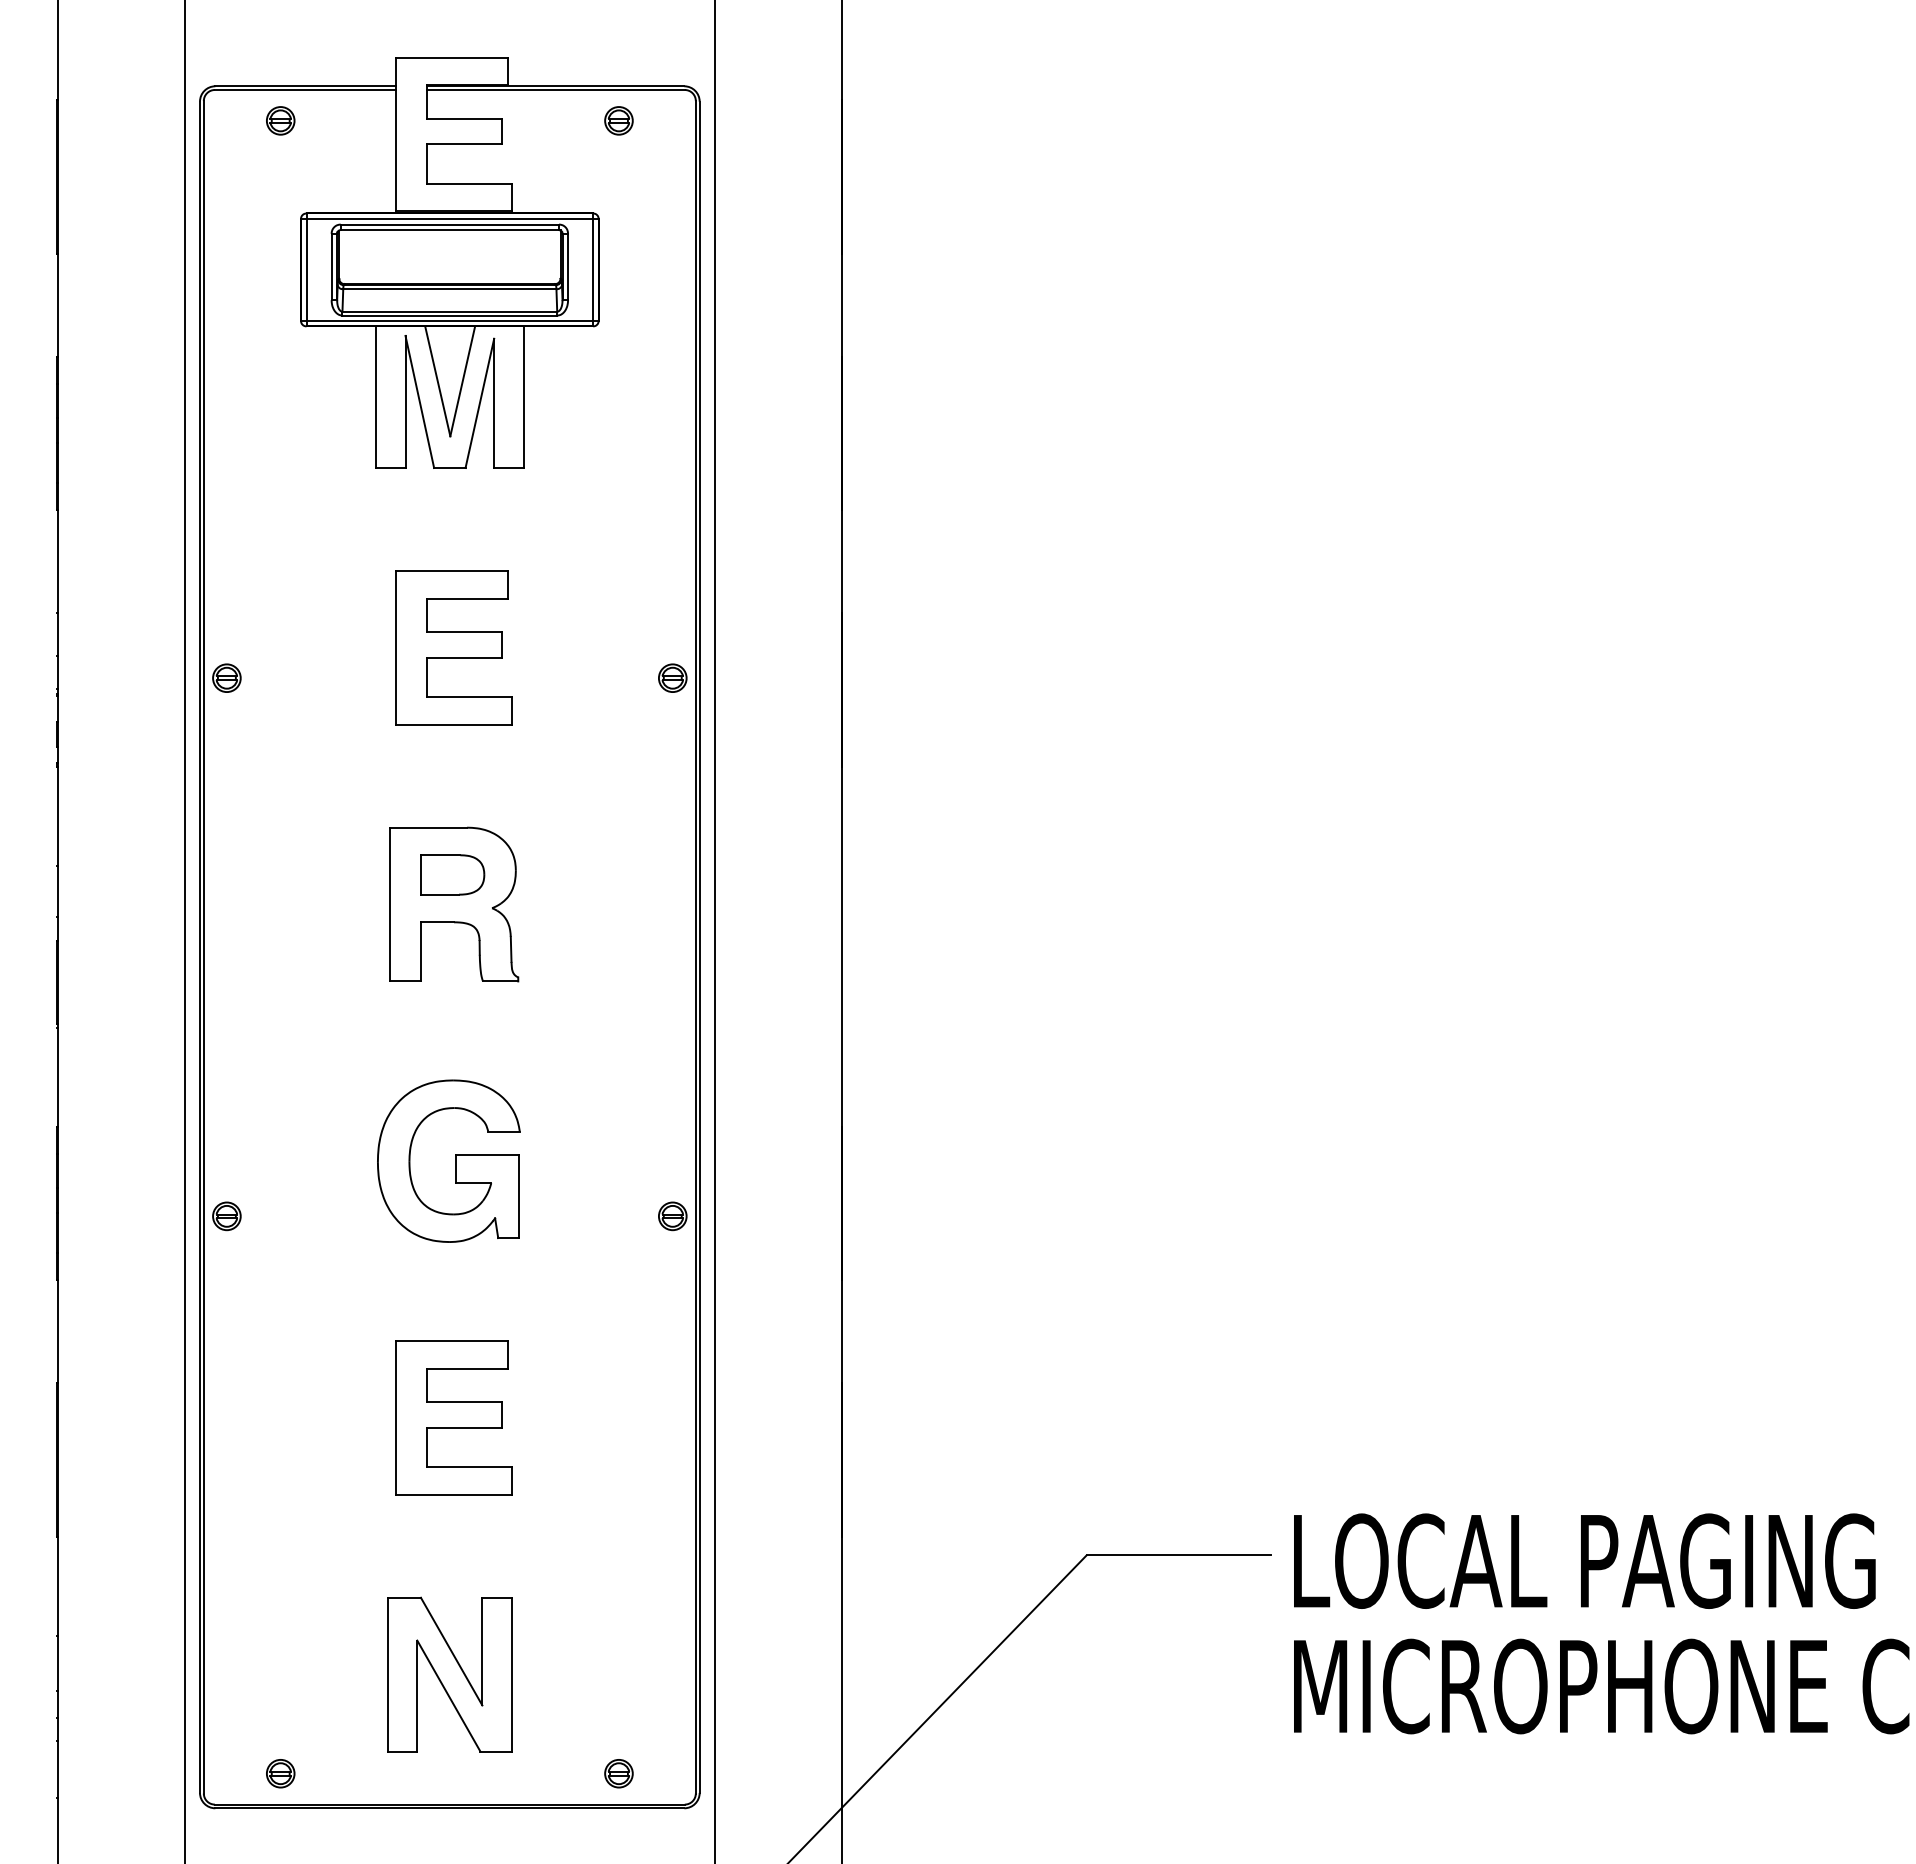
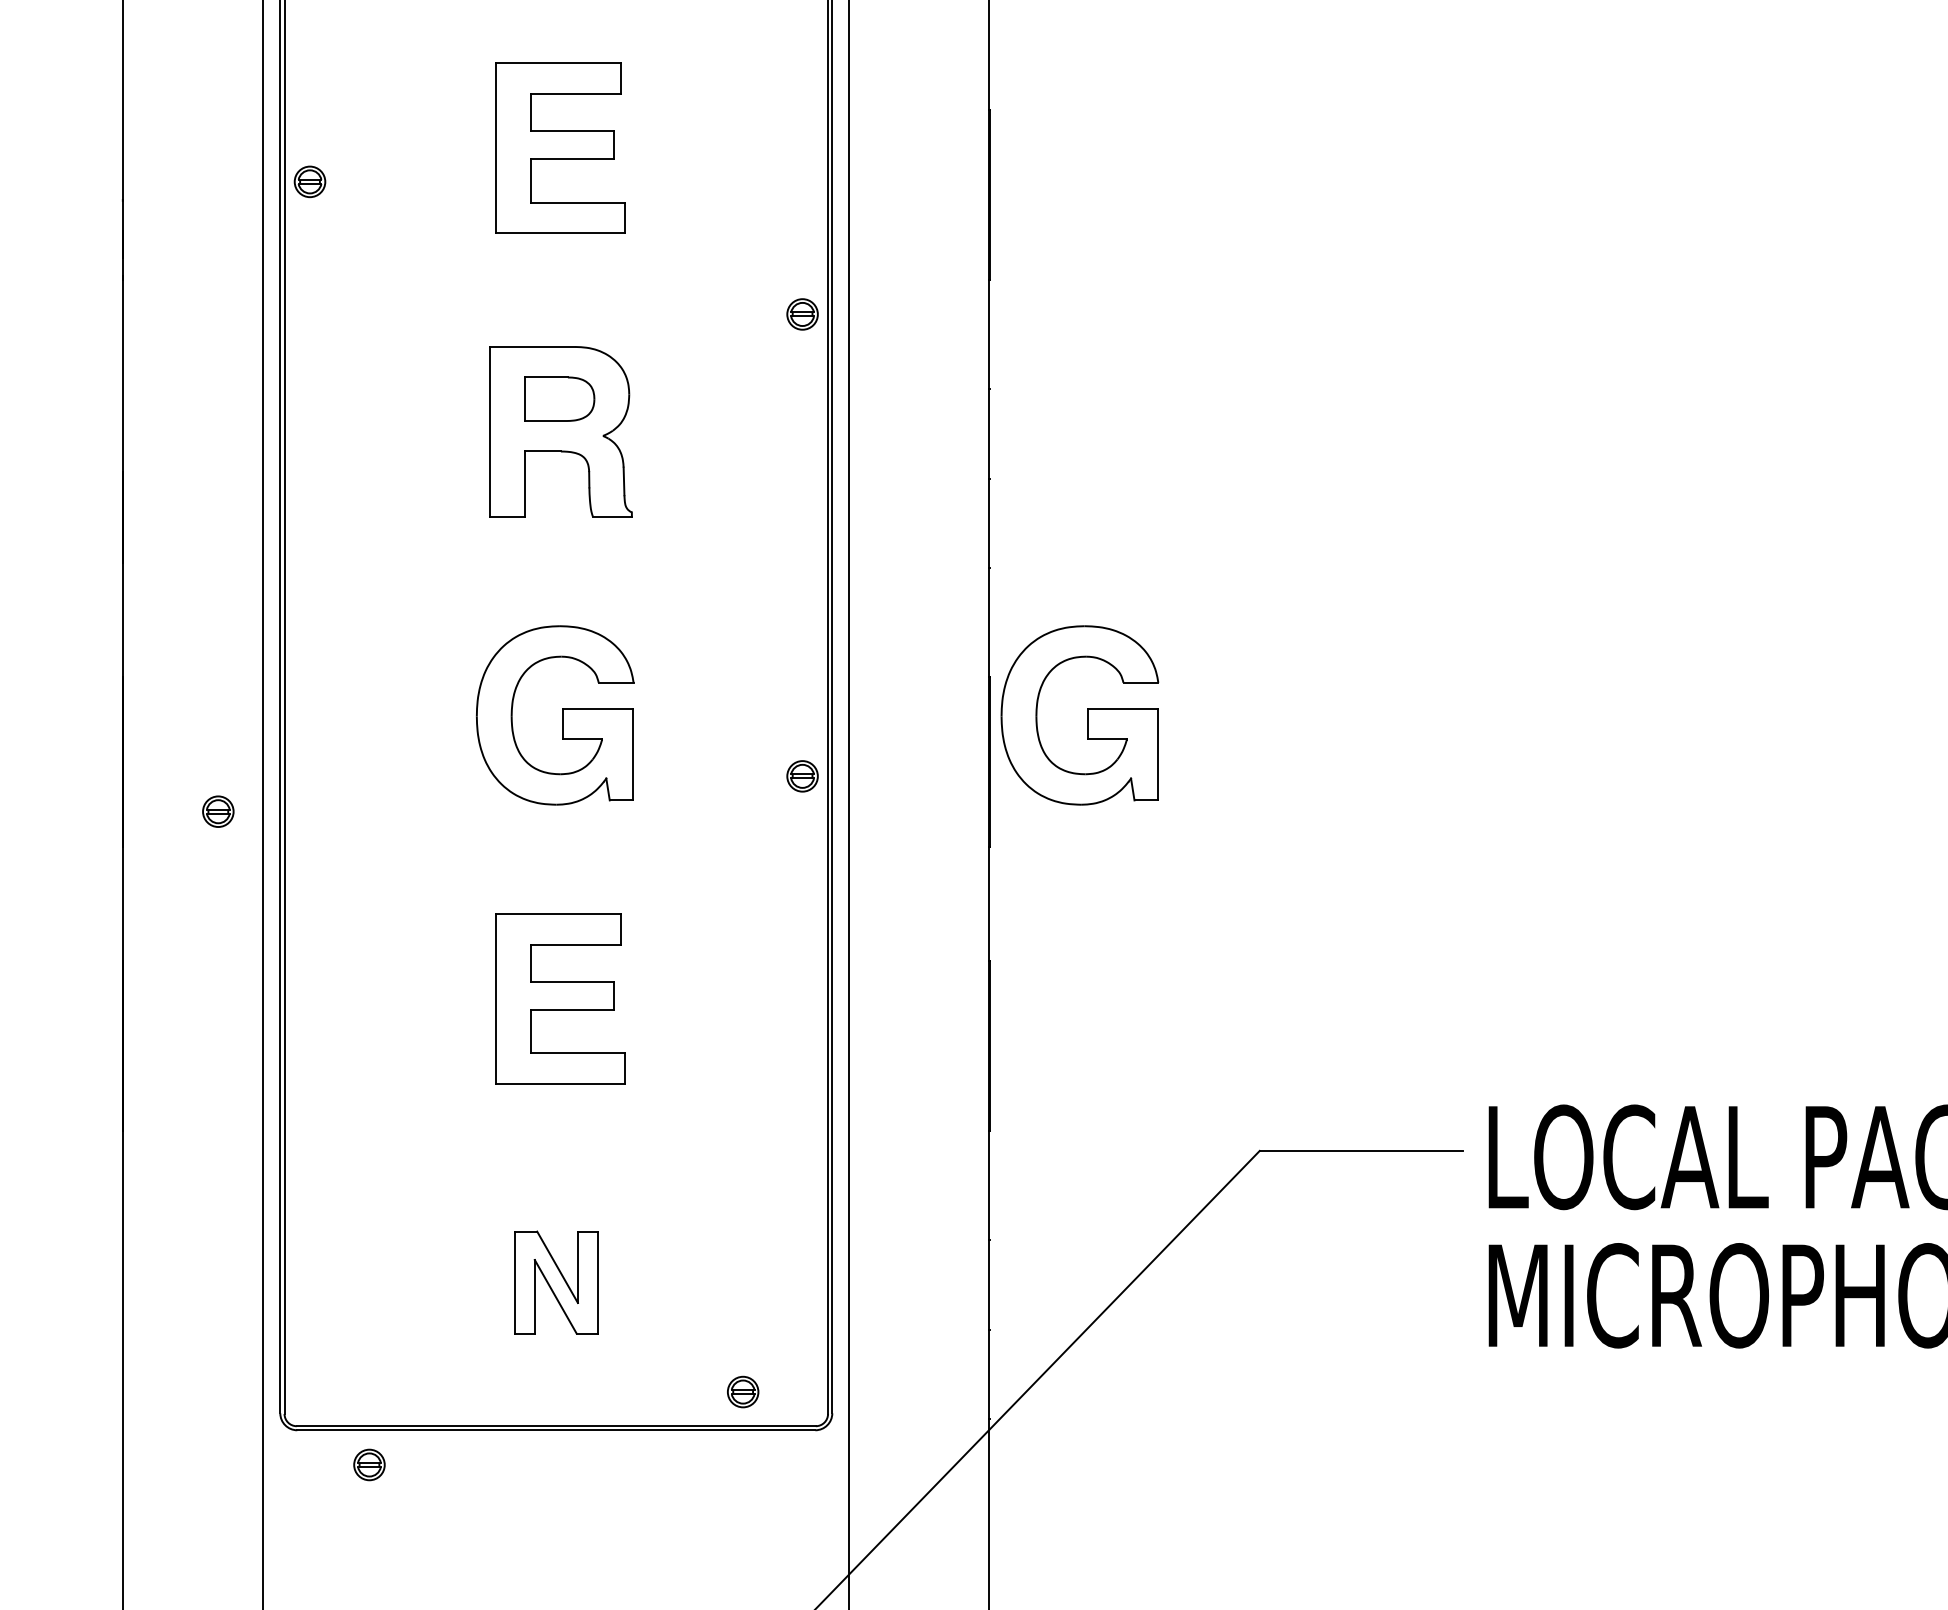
part: (672, 677) -> (802, 313), moved
part: (930, 1160) -> (1087, 714), added
part: (226, 1216) -> (217, 811), moved
part: (449, 1674) -> (555, 1282), size x0.6
part: (280, 1773) -> (369, 1464), moved

